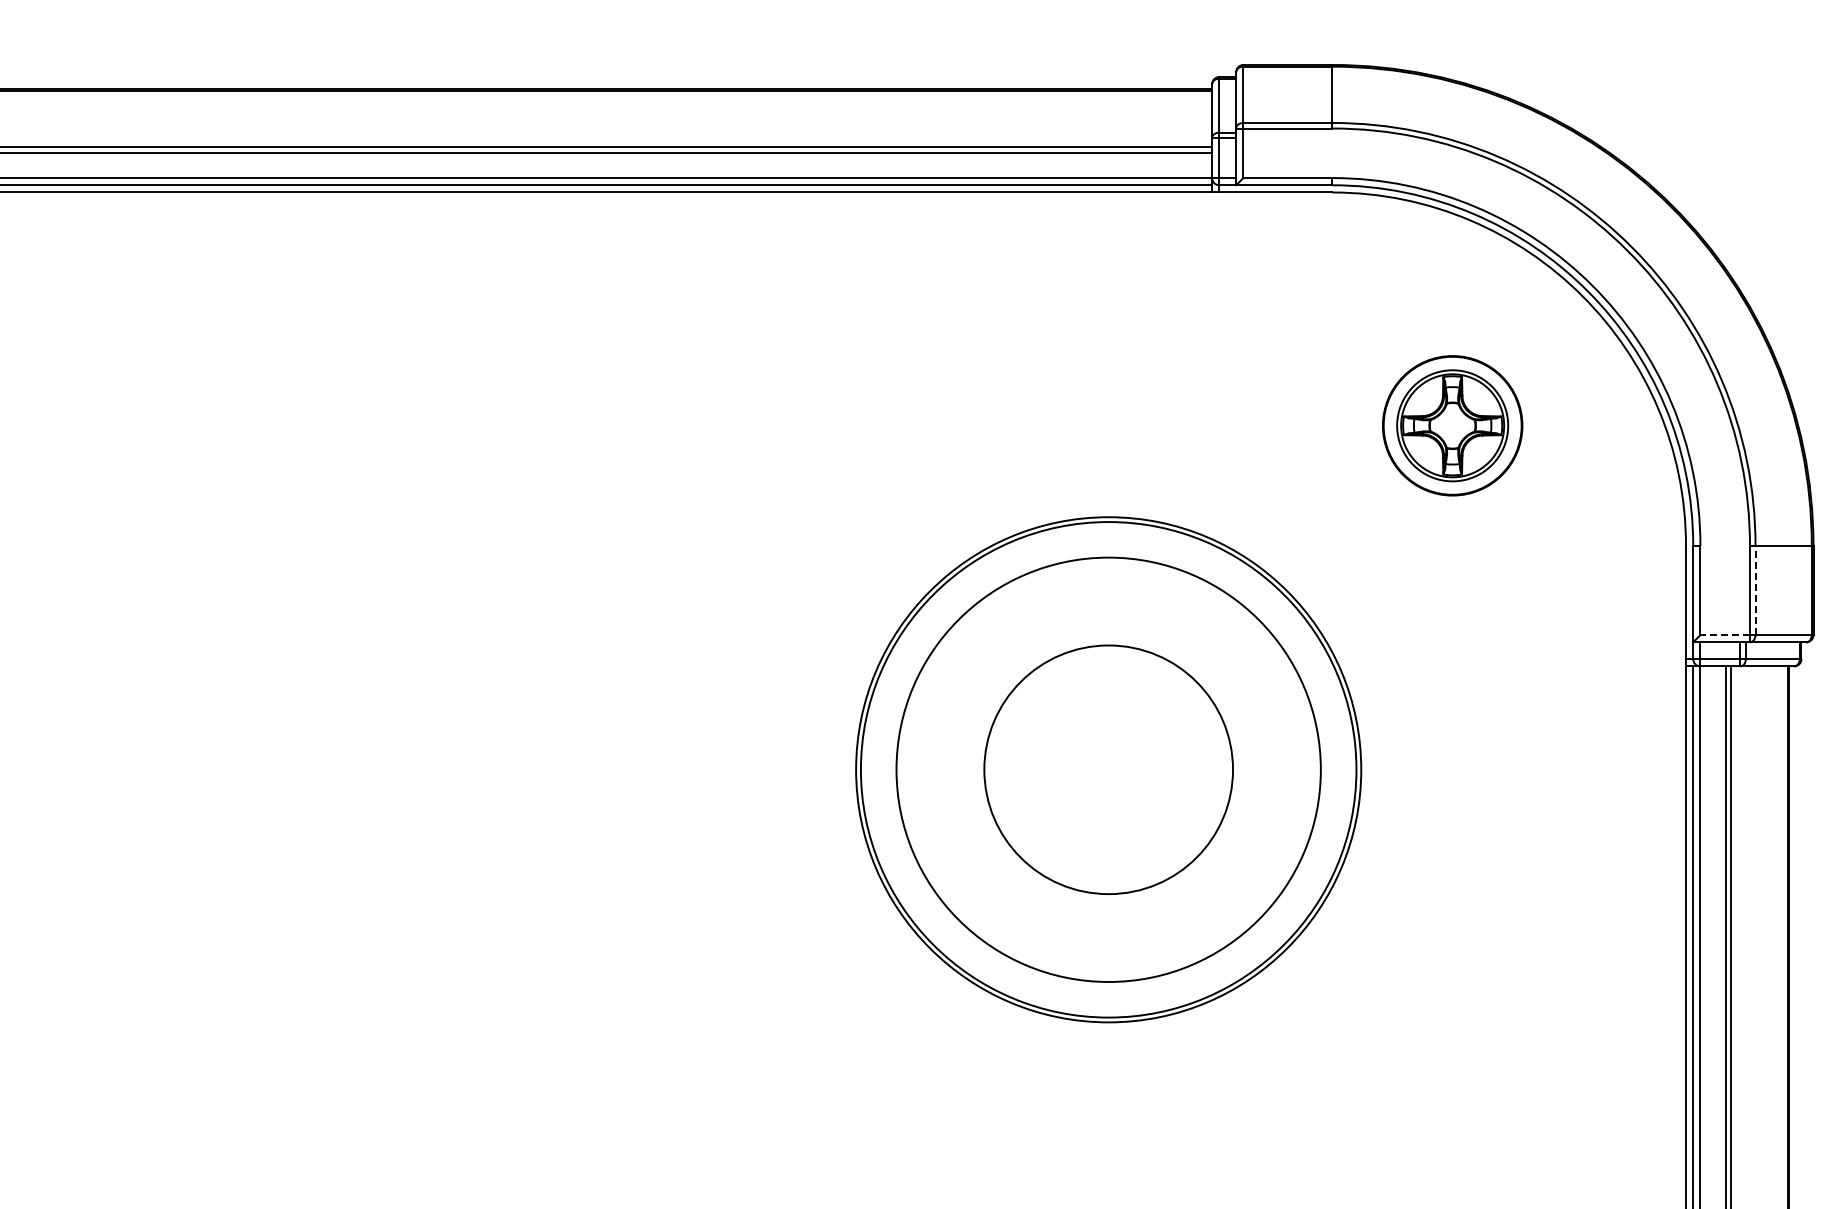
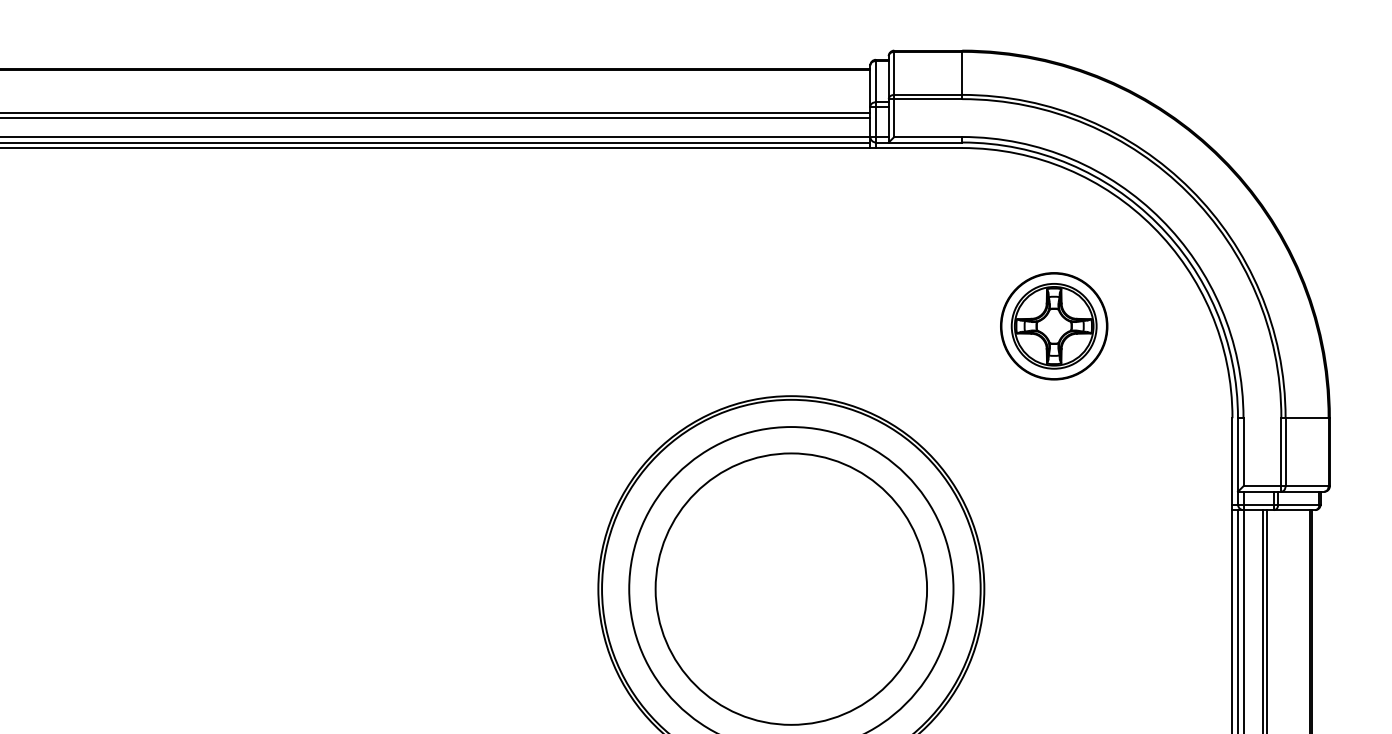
line: (1755, 590) -> (1285, 452), dashed -> solid
line: (1725, 635) -> (1262, 486), dashed -> solid
circle: (1108, 769) -> (791, 588), size x1.43

